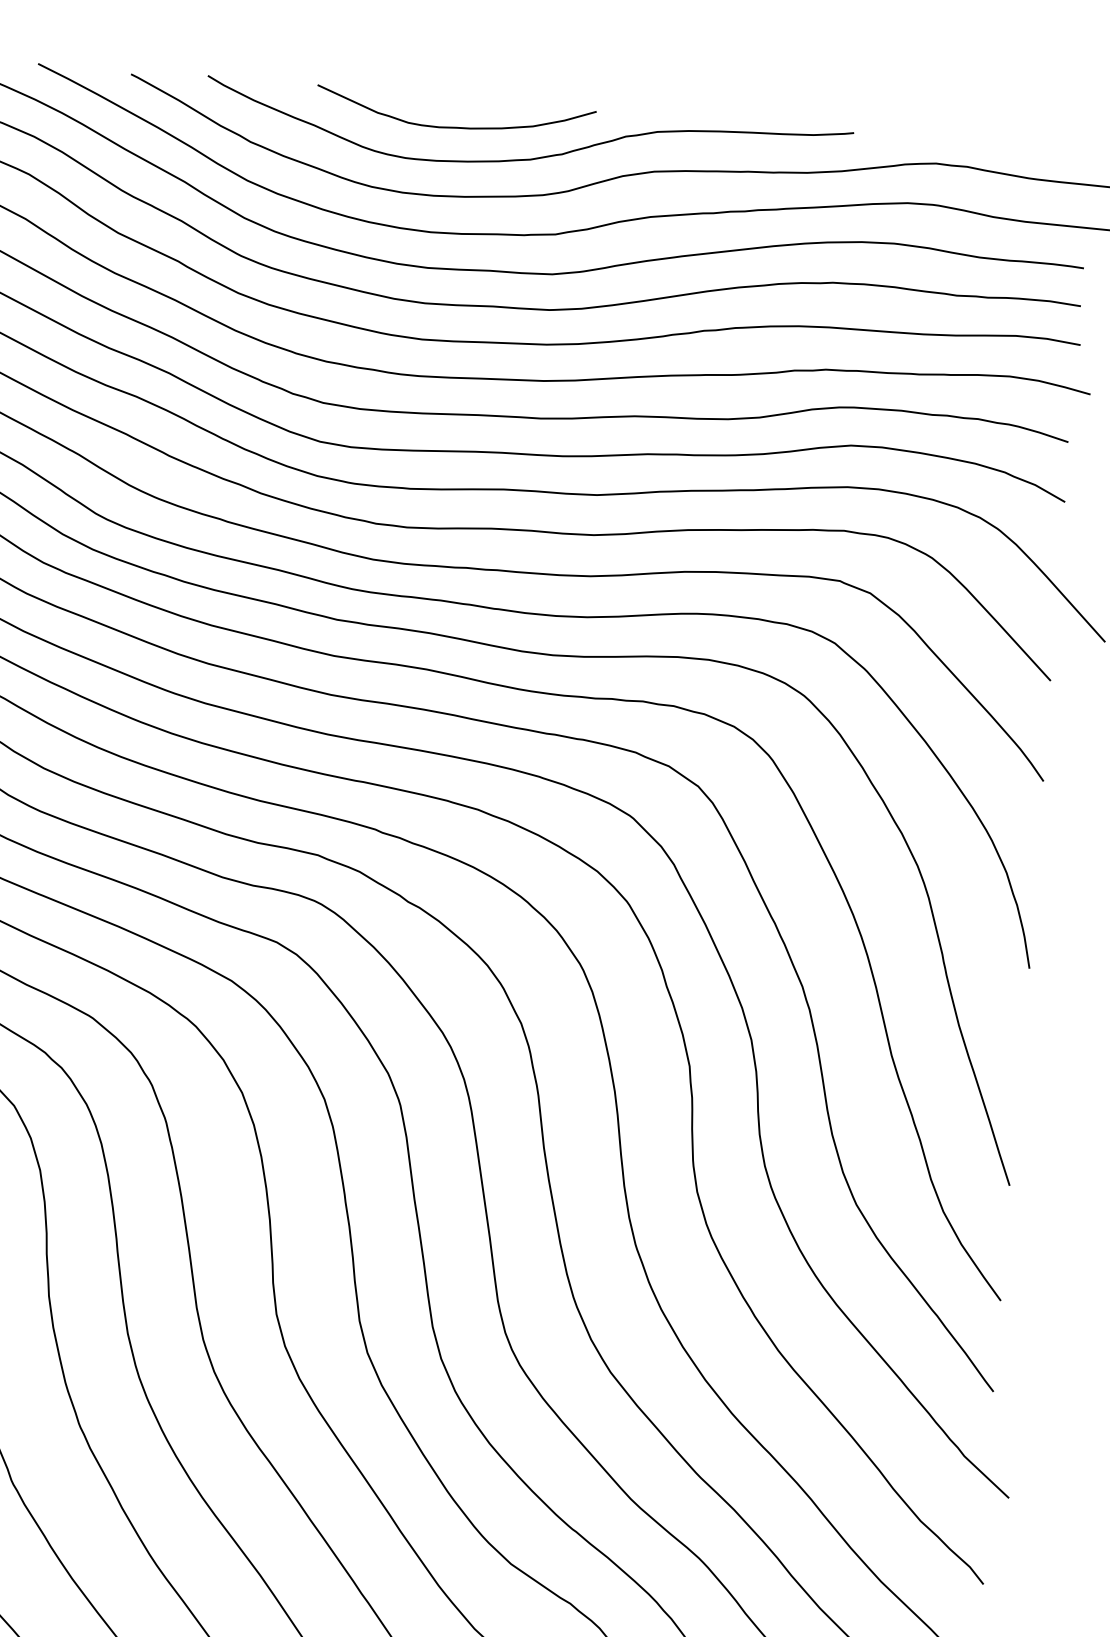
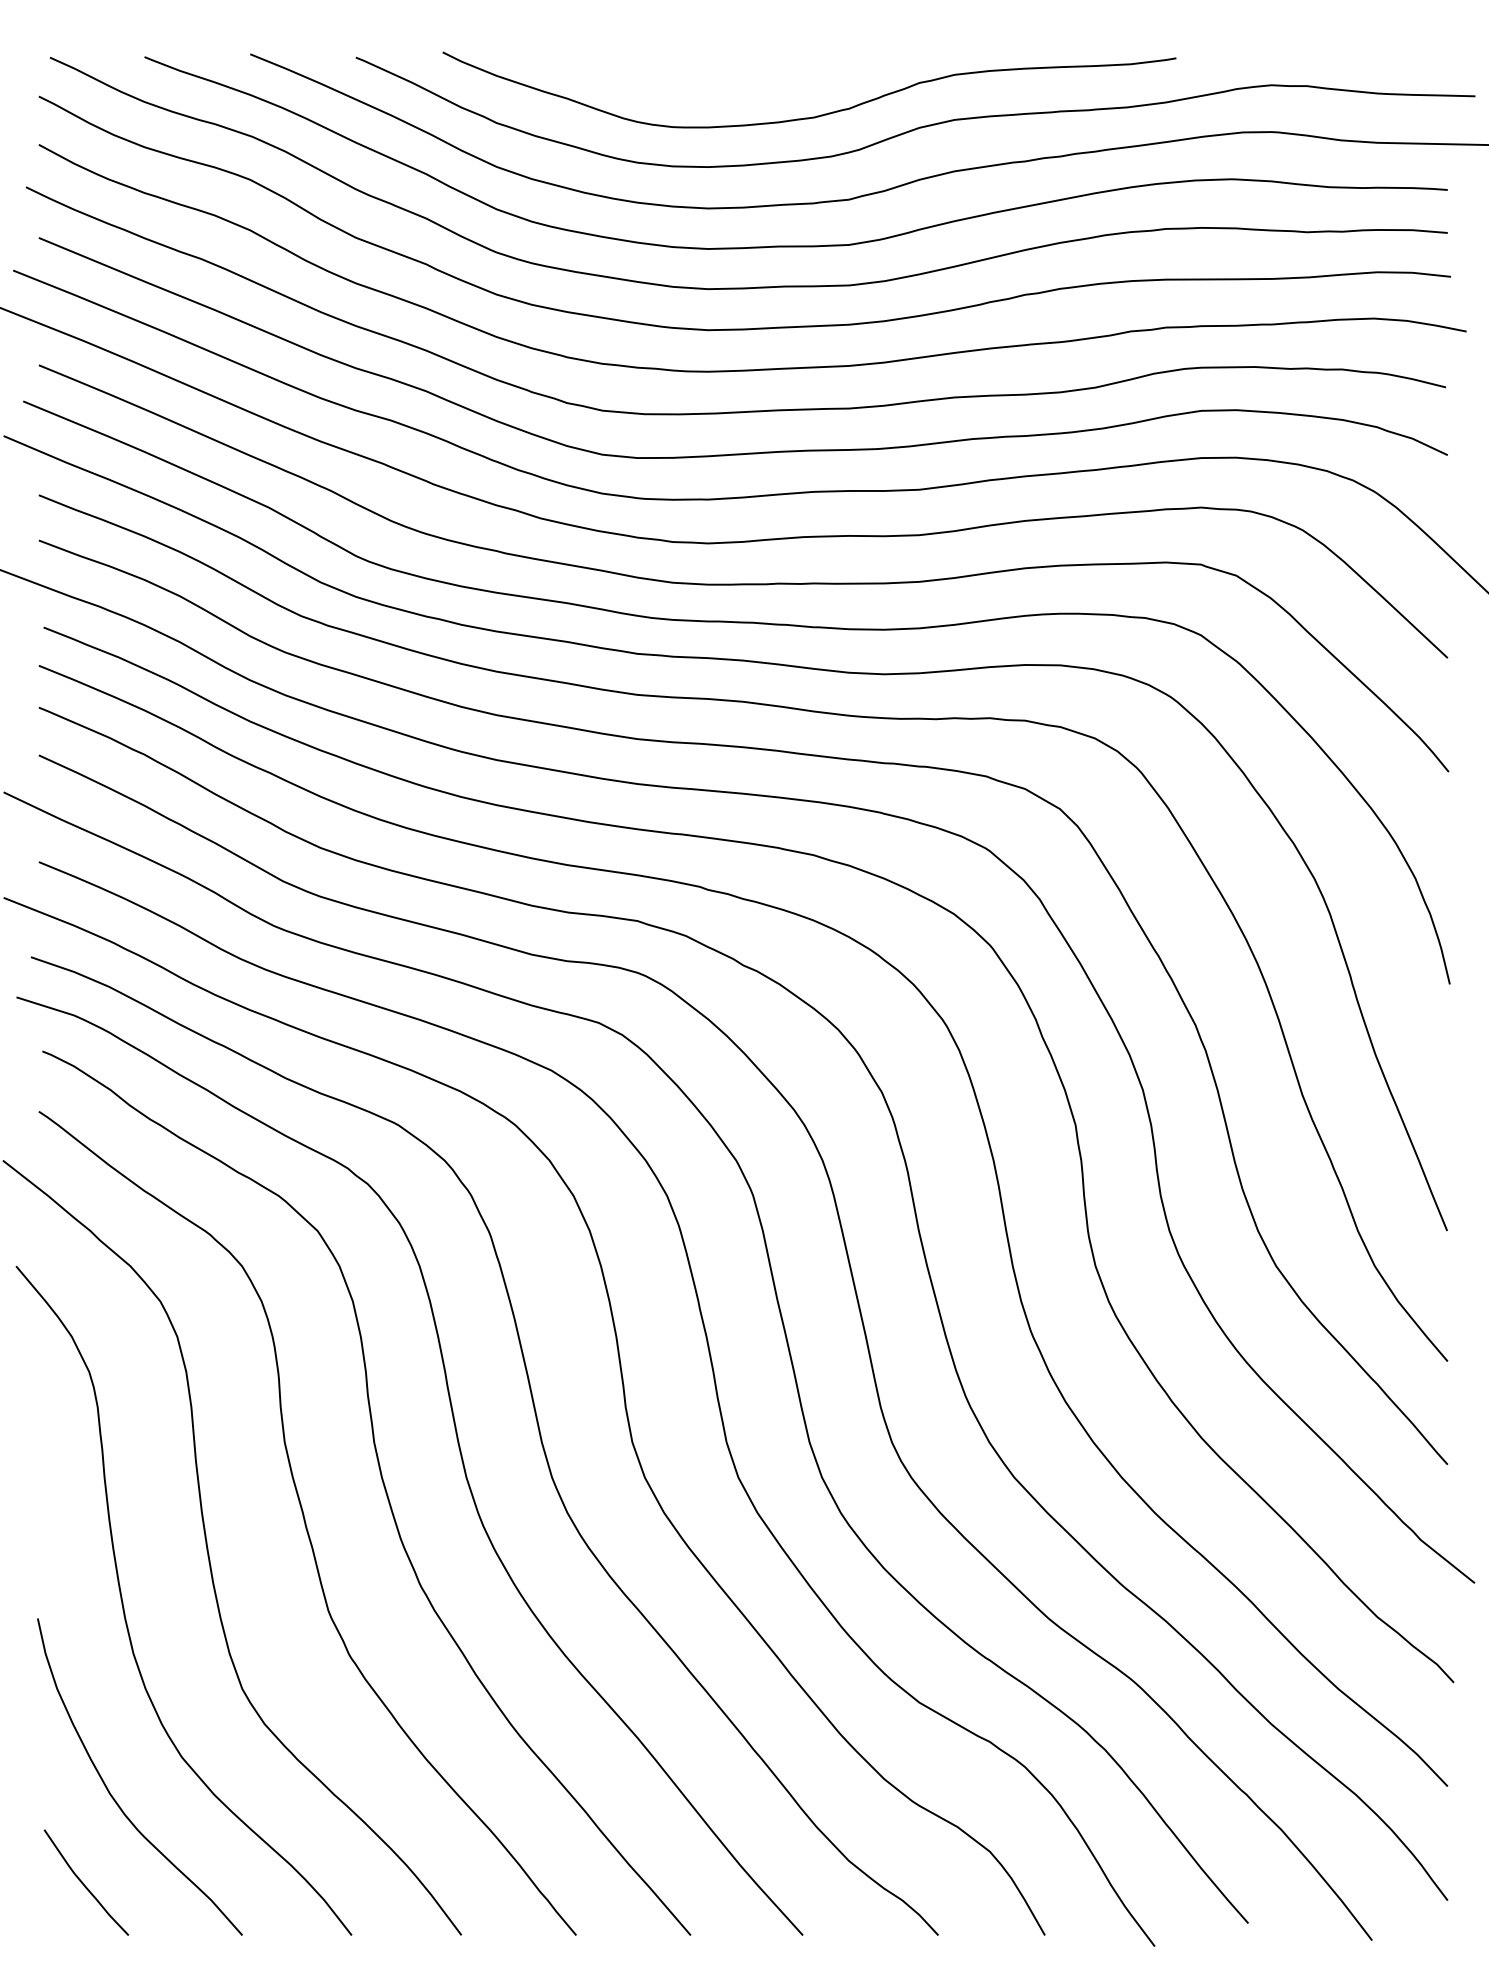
curve: (454, 126) -> (725, 87), removed

